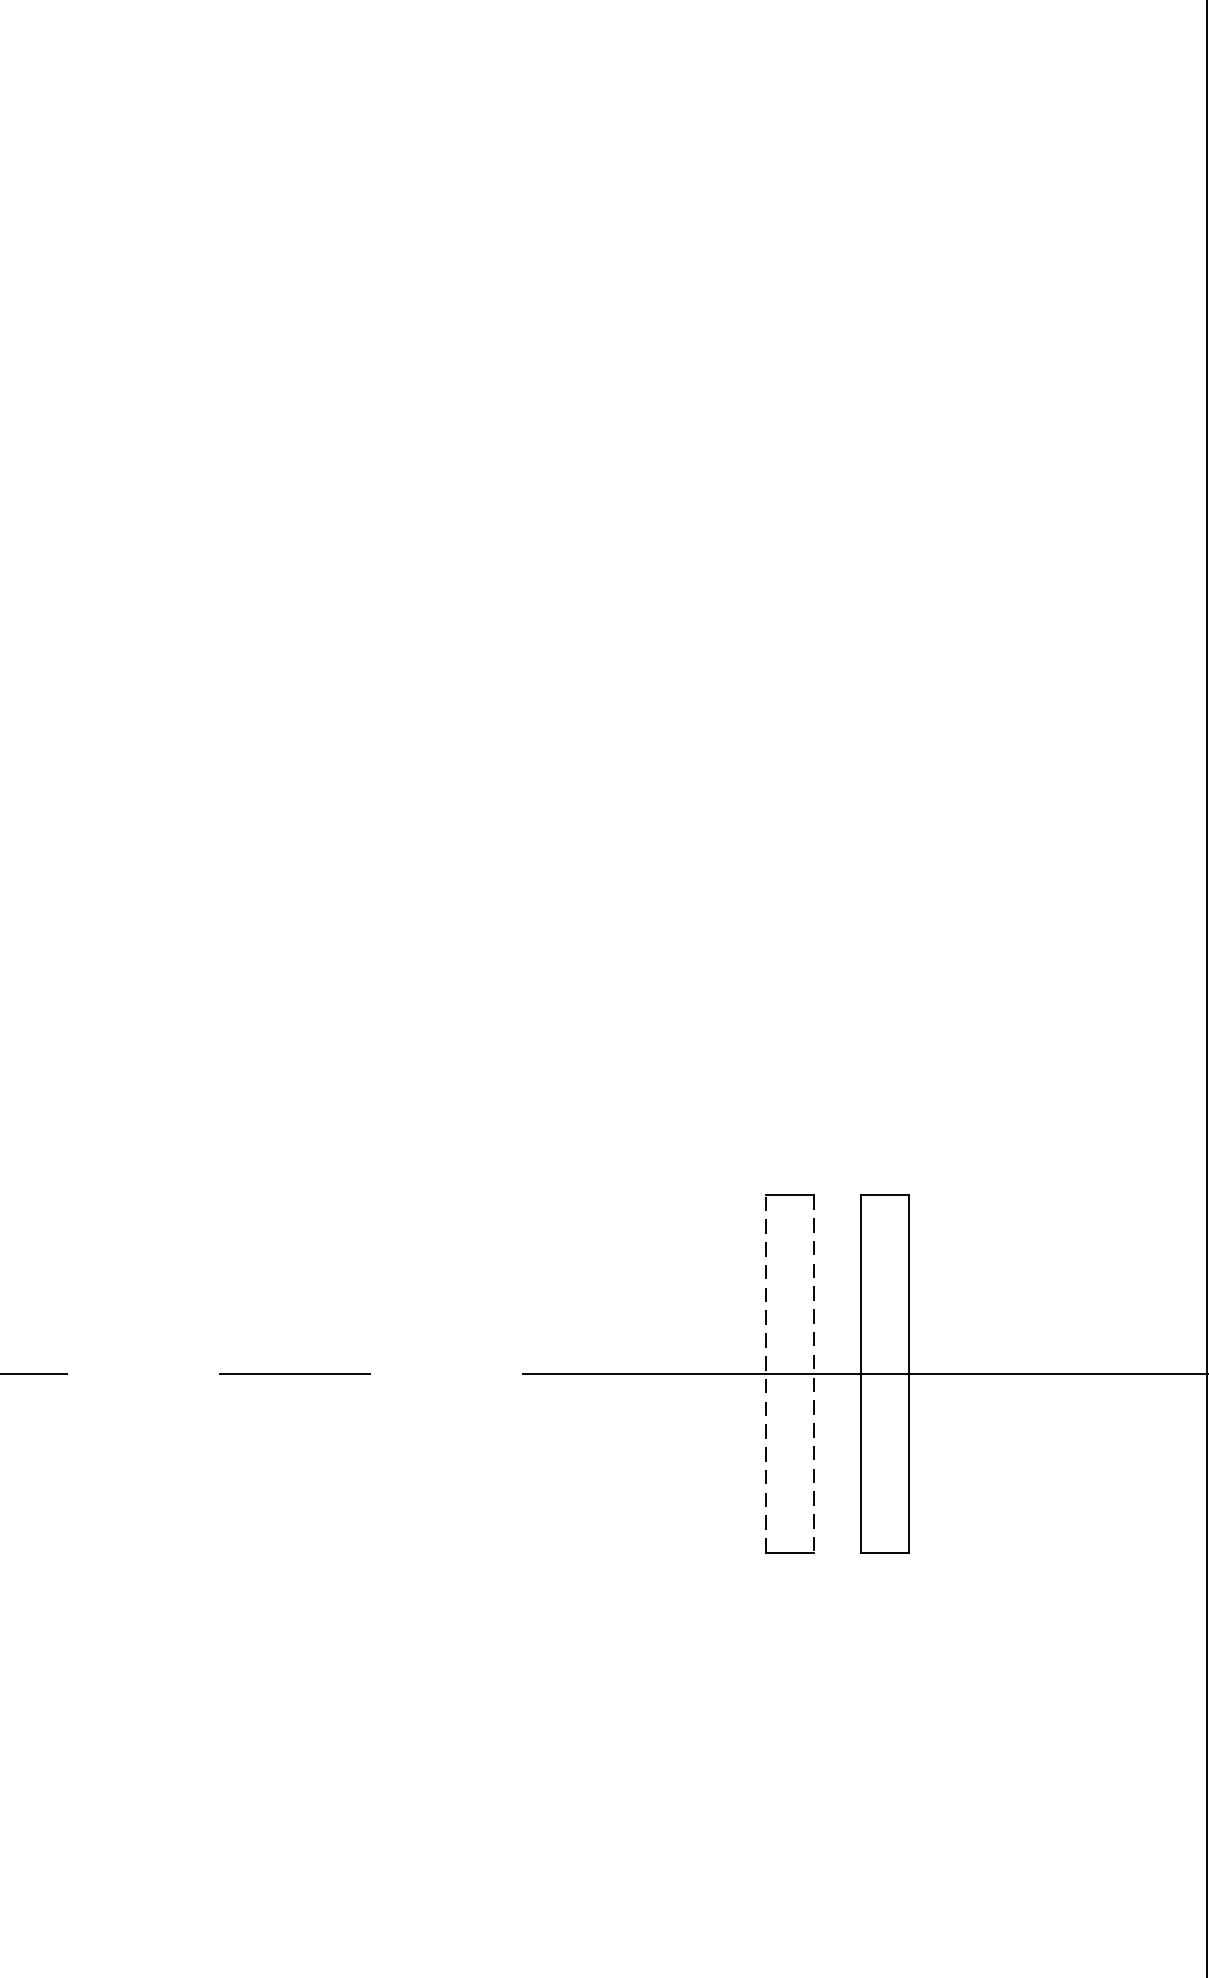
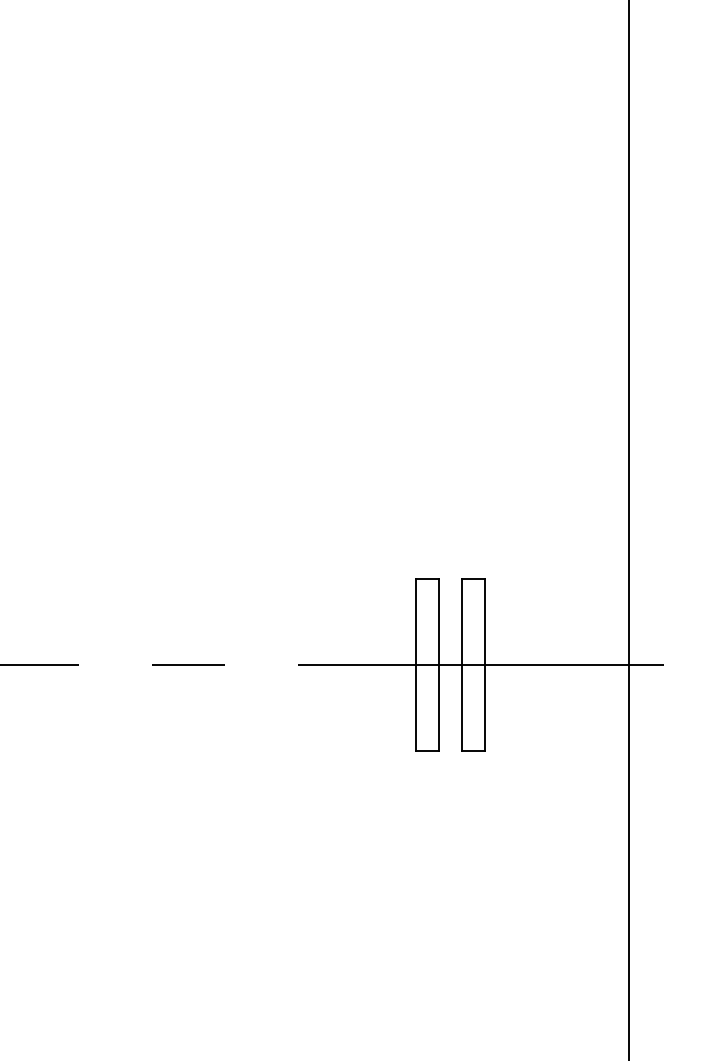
line: (766, 1372) -> (416, 664), dashed -> solid
line: (814, 1375) -> (439, 665), dashed -> solid

